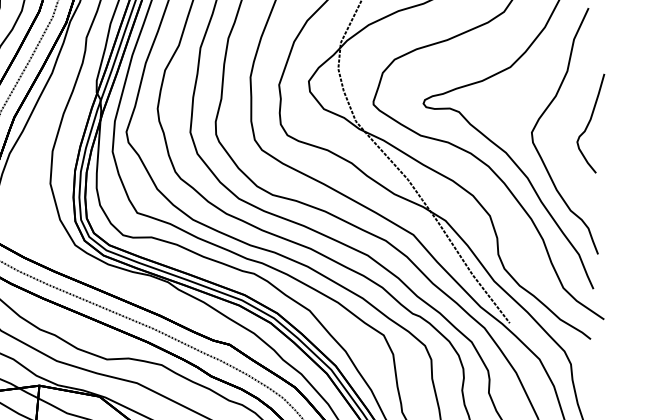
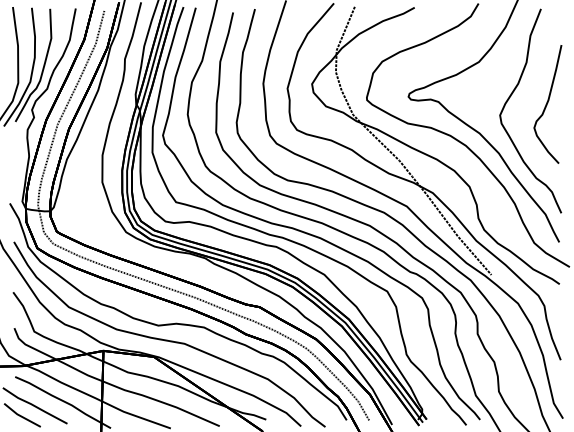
part: (589, 123) -> (547, 104), size x1.43

